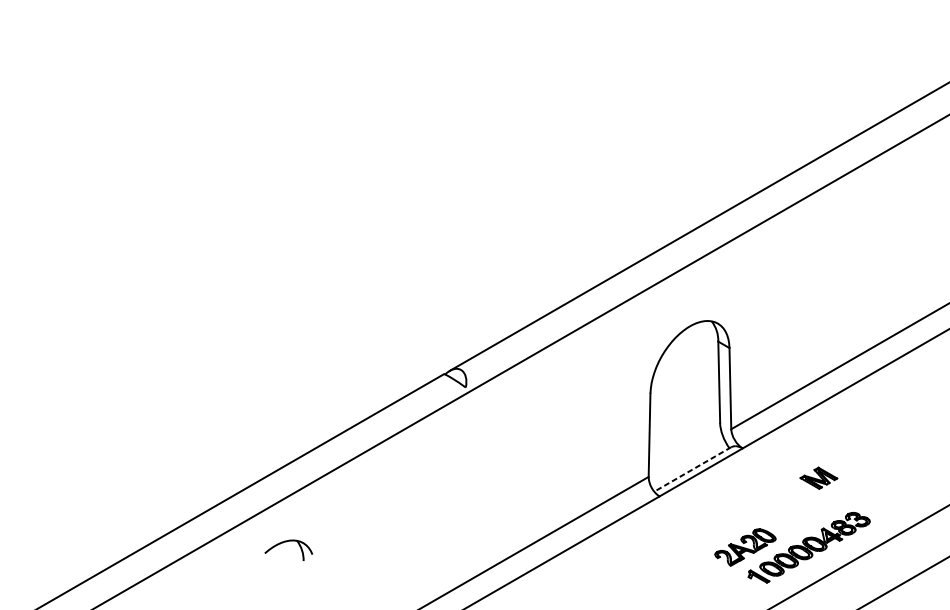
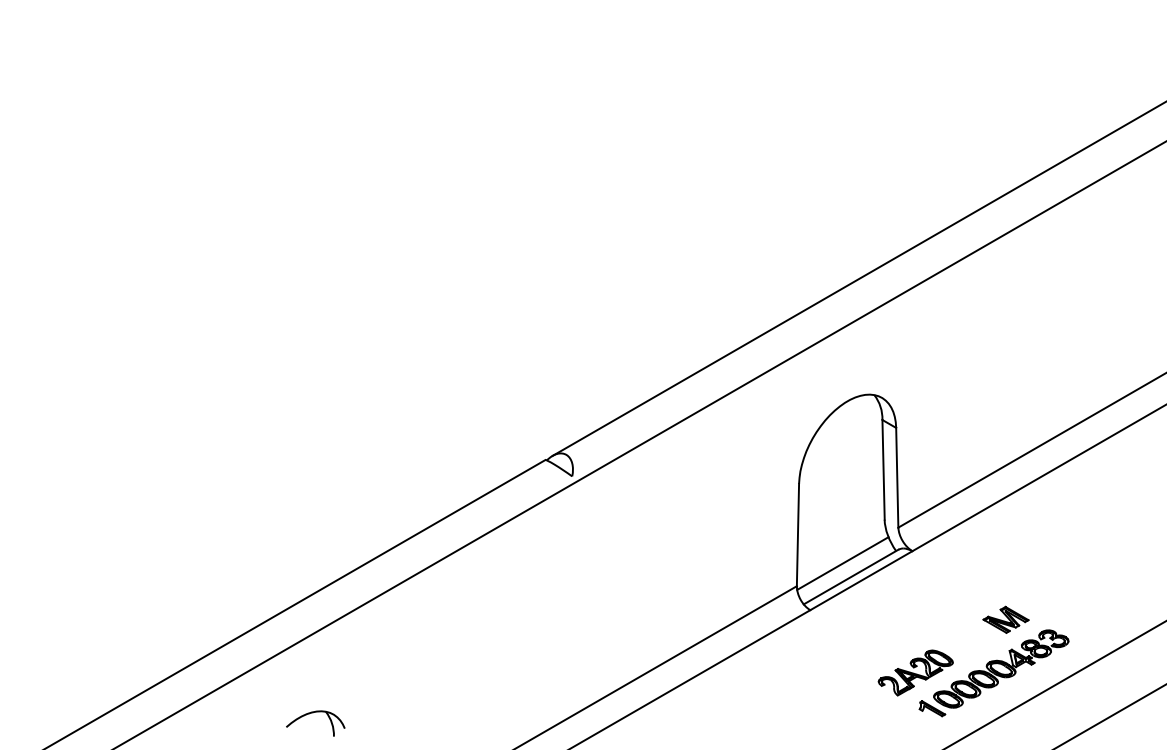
line: (685, 458) -> (842, 563), added
line: (693, 469) -> (851, 577), dashed -> solid
part: (818, 477) -> (1005, 619), moved
part: (286, 542) -> (313, 713), moved

